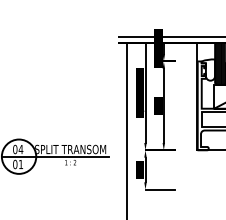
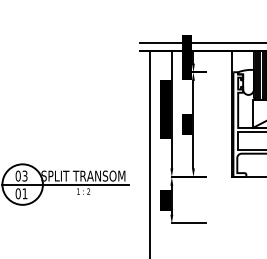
text: (20, 149) -> (24, 176), 04 -> 03

